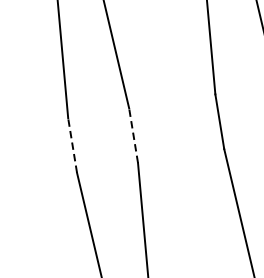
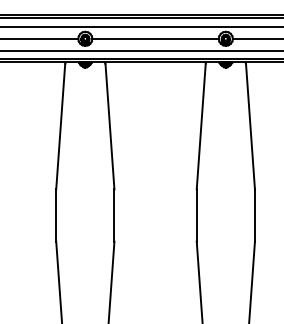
line: (133, 135) -> (114, 215), dashed -> solid
line: (72, 145) -> (56, 215), dashed -> solid

